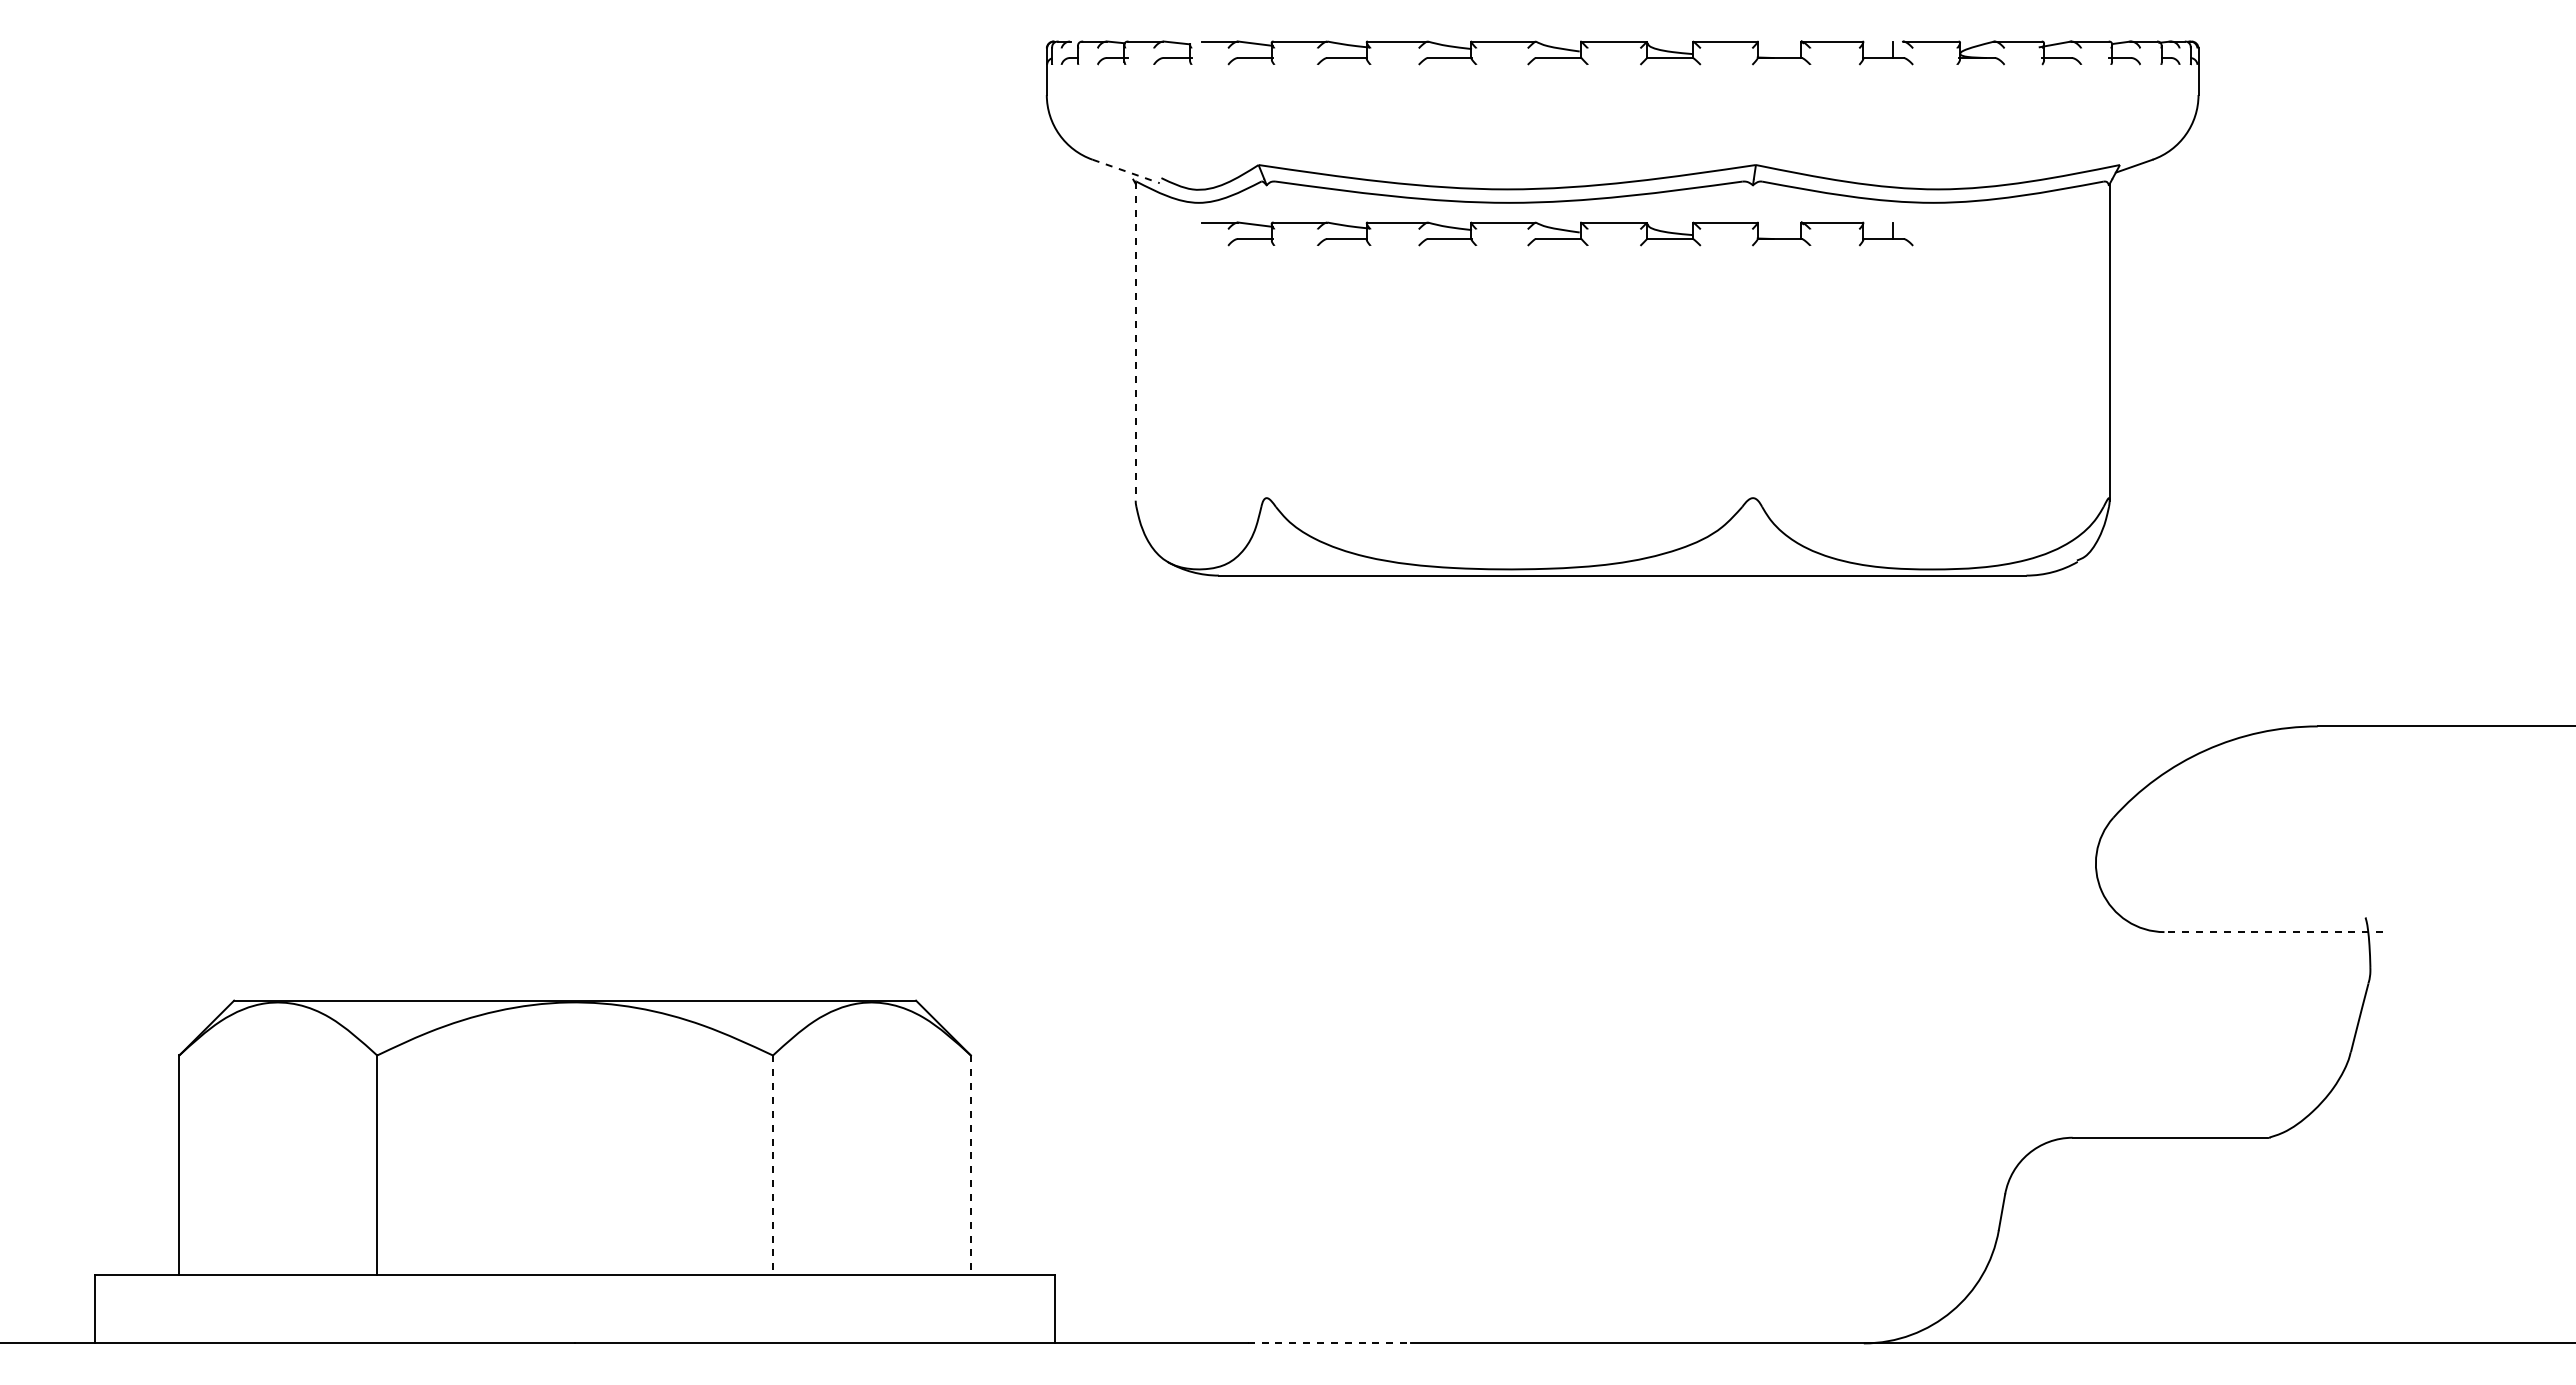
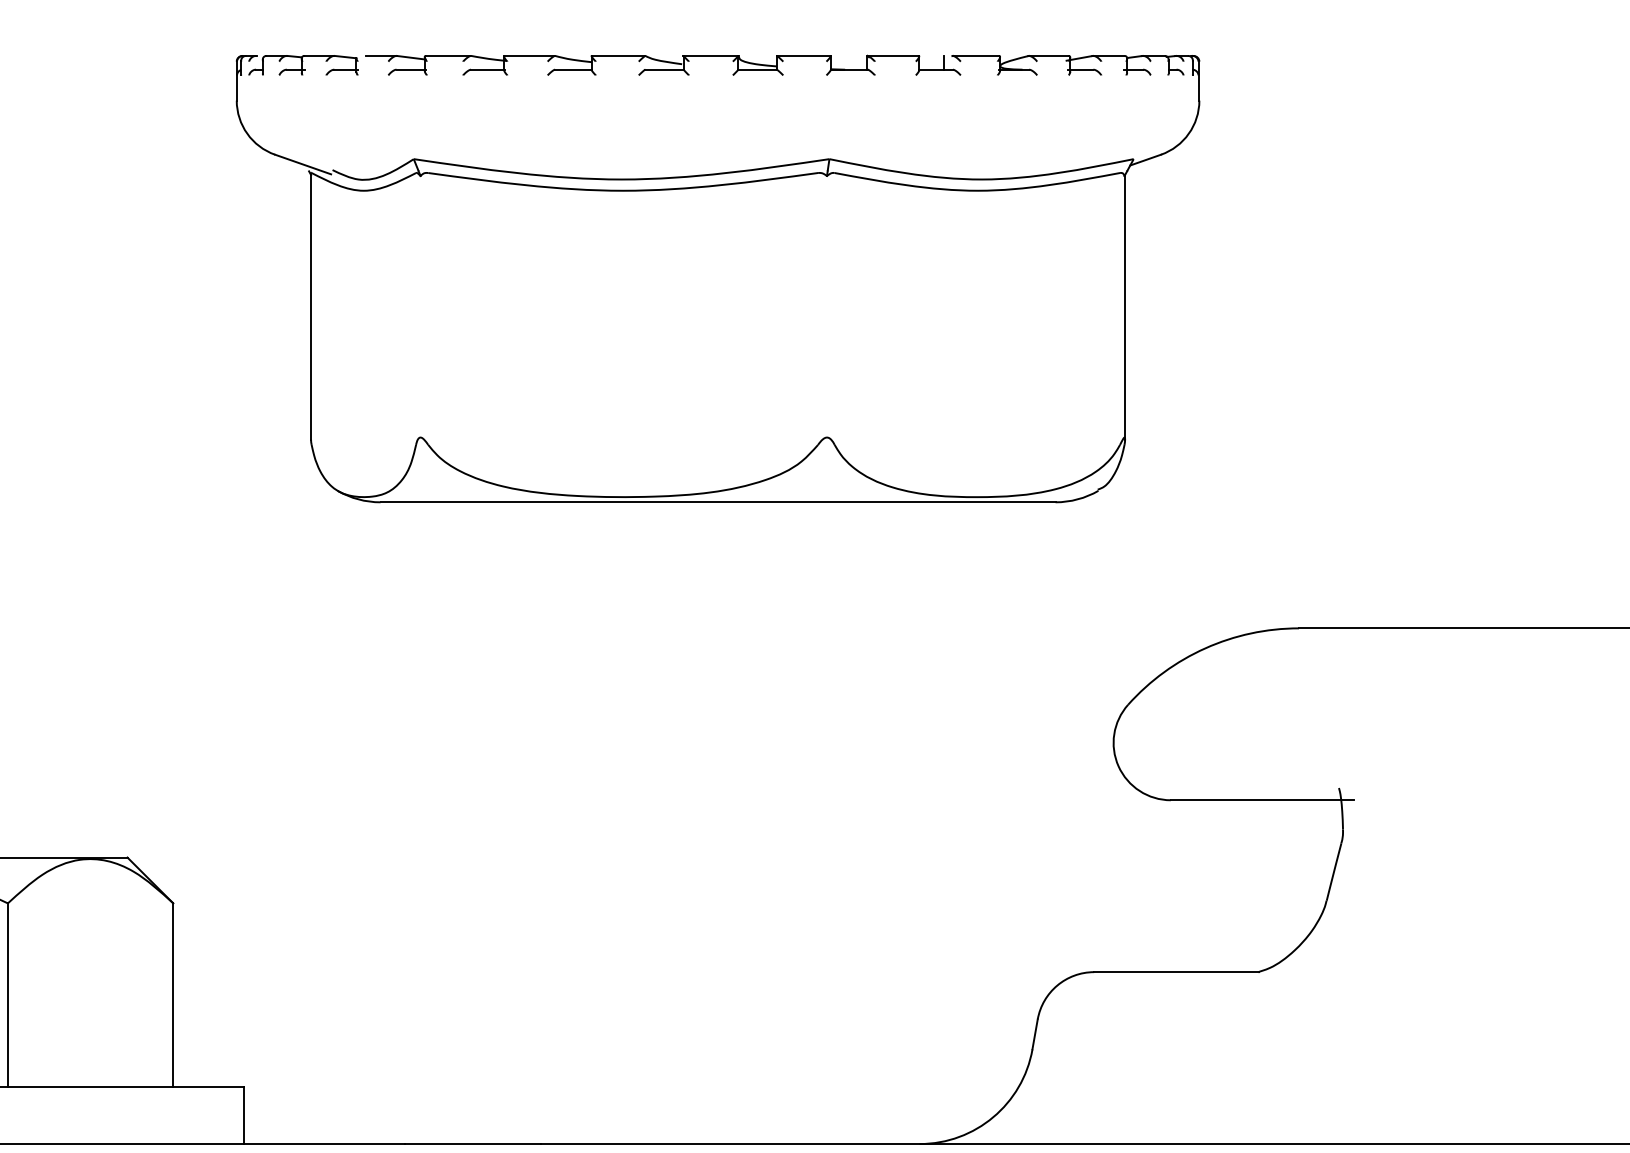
line: (1126, 171) -> (303, 164), dashed -> solid
part: (1557, 233) -> (663, 216), removed
line: (1135, 341) -> (310, 306), dashed -> solid
line: (2273, 932) -> (1262, 800), dashed -> solid
line: (773, 1165) -> (8, 995), dashed -> solid
line: (970, 1165) -> (172, 995), dashed -> solid
line: (1329, 1343) -> (473, 1144), dashed -> solid

